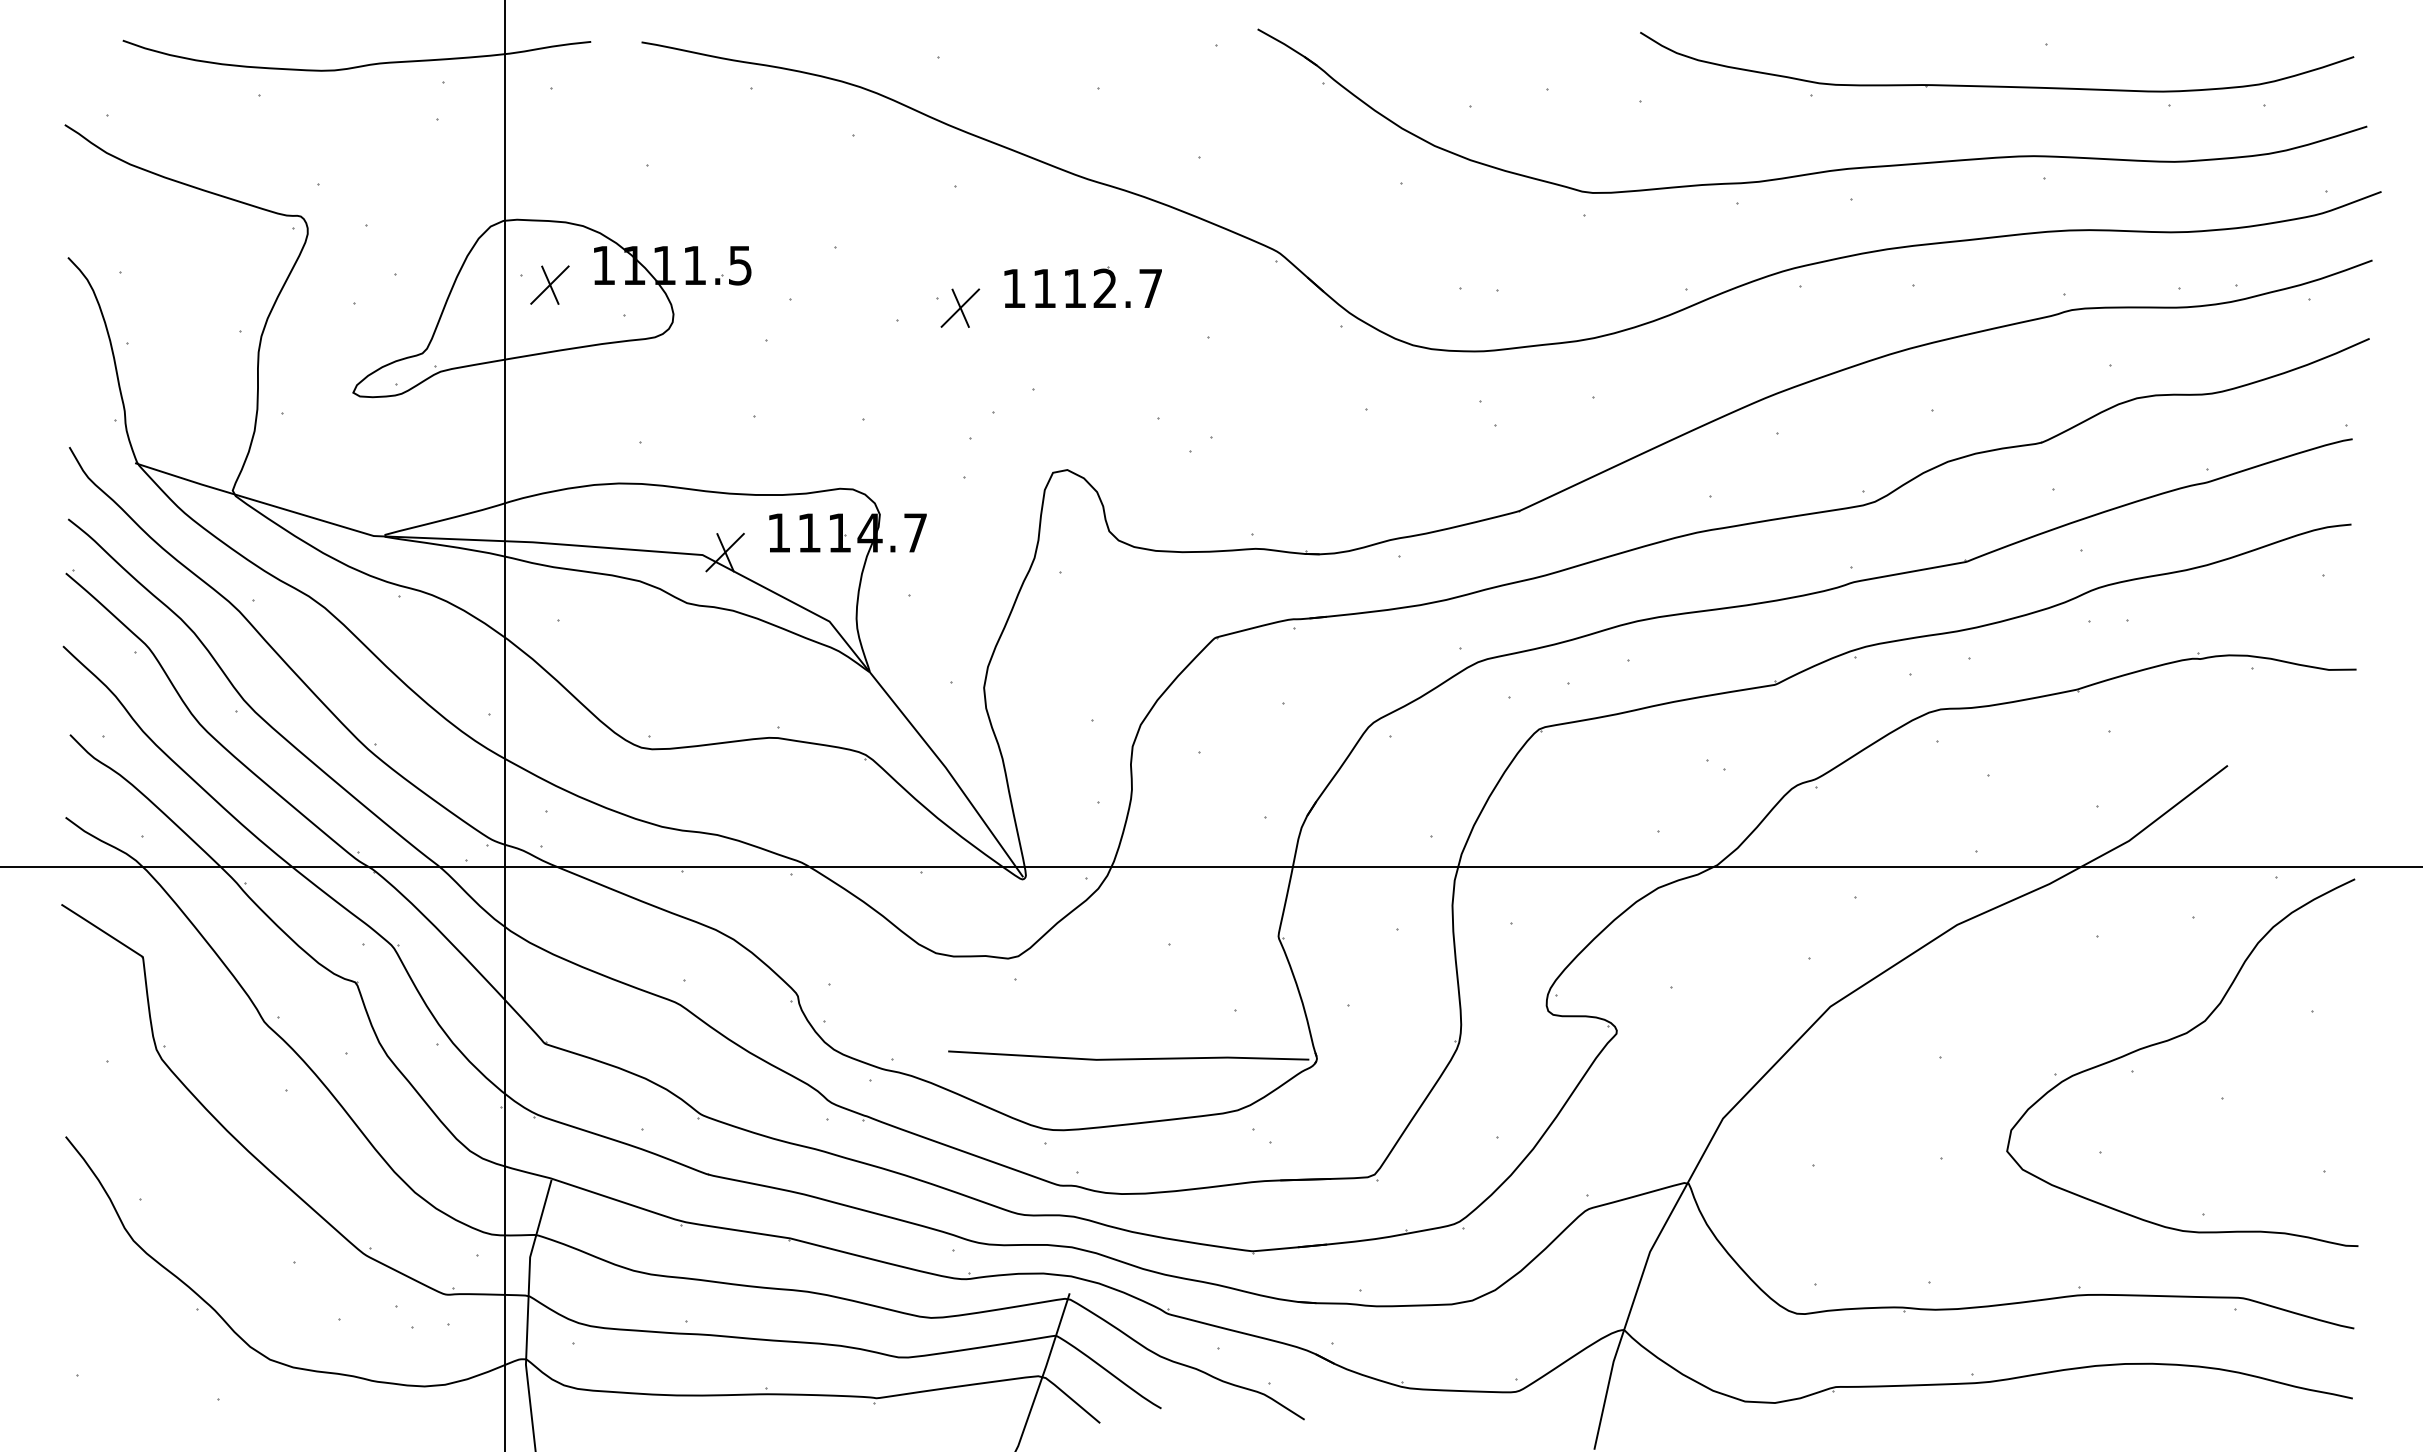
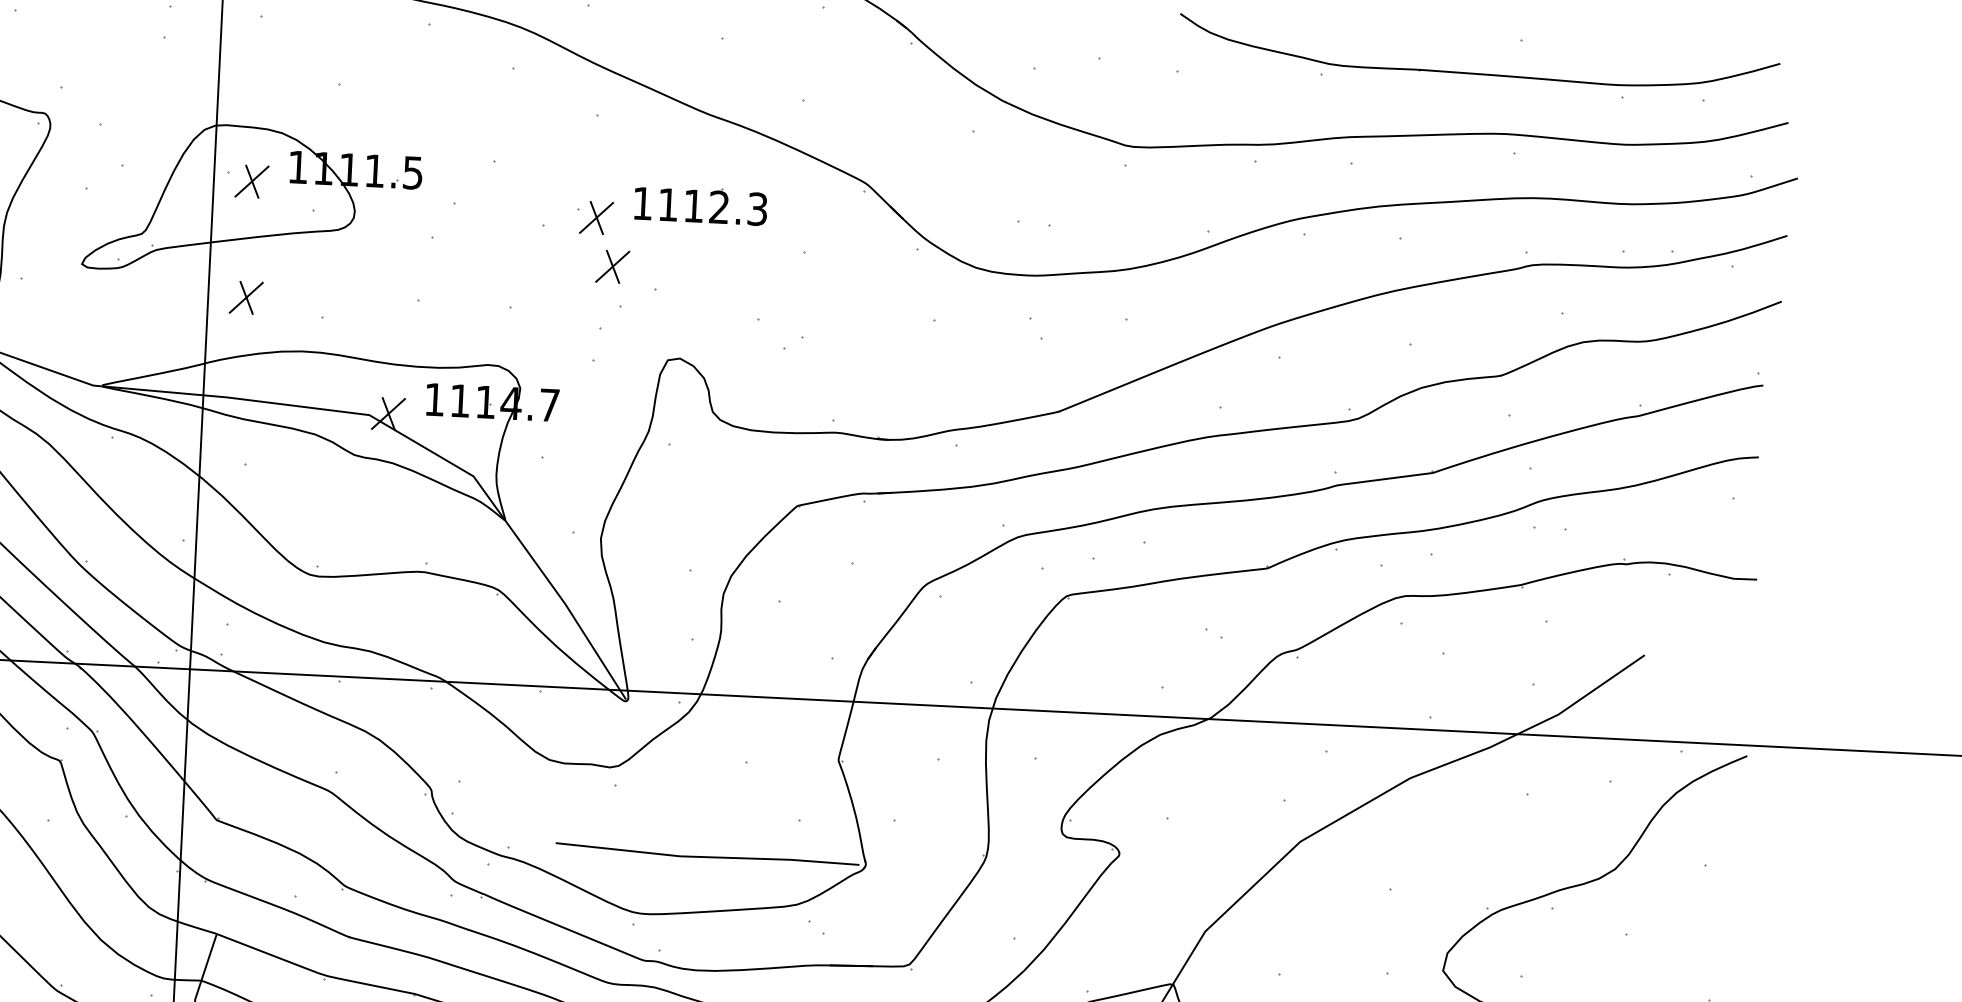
text: (1150, 288) -> (757, 209), 1112.7 -> 1112.3
part: (982, 364) -> (612, 266), added
part: (549, 422) -> (245, 297), added

